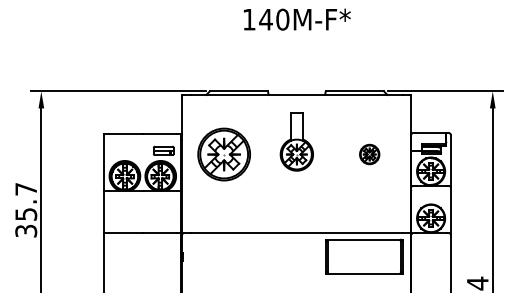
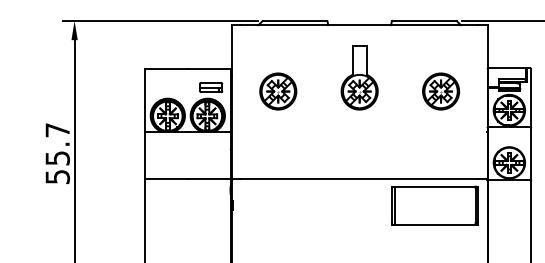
part: (223, 154) -> (277, 91), size x0.62
part: (369, 154) -> (440, 91), size x1.67
text: (25, 230) -> (56, 176), 35.7 -> 55.7

